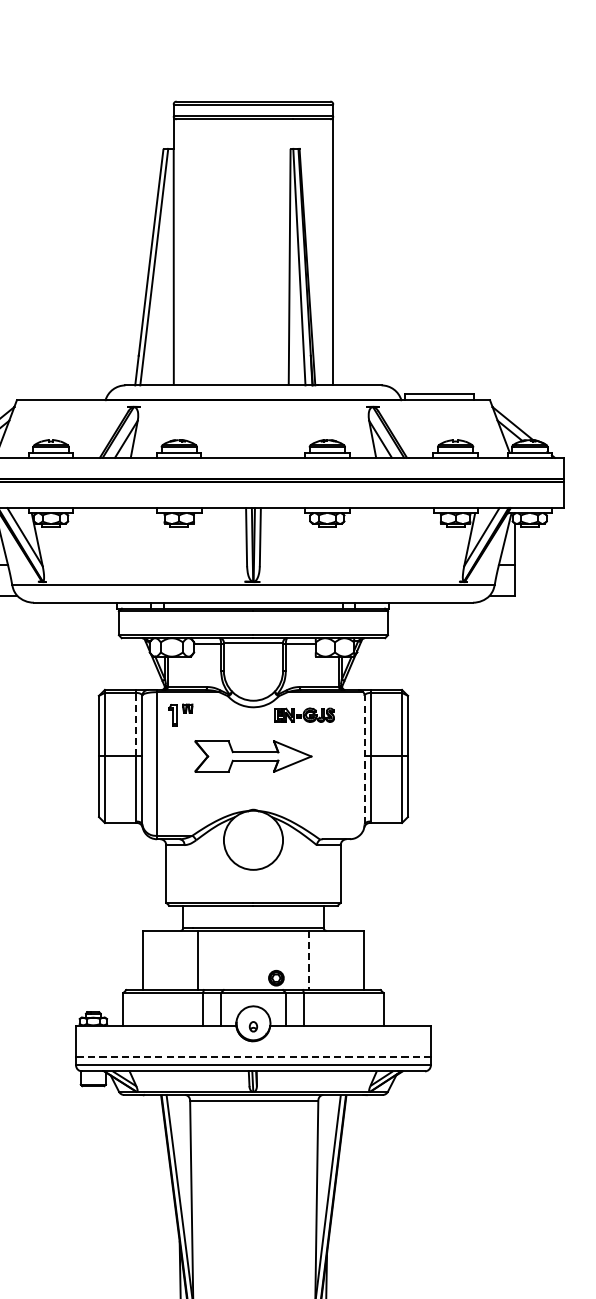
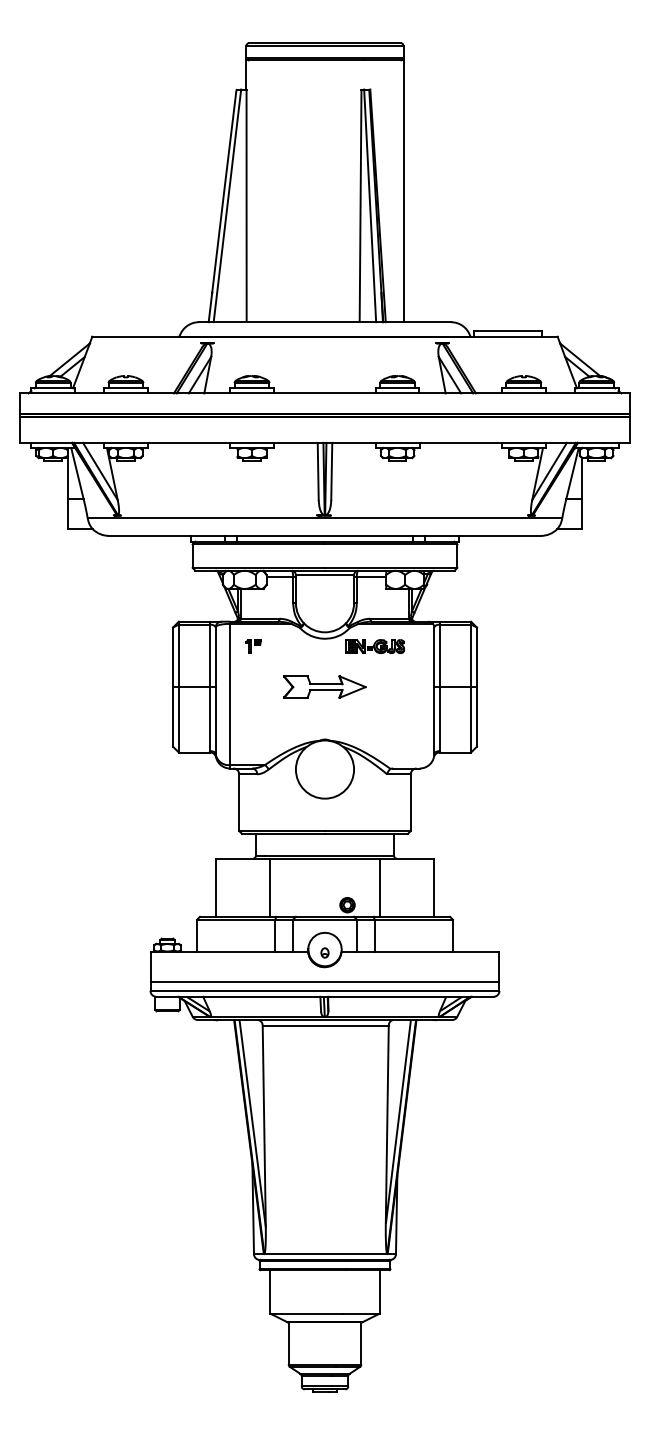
part: (180, 715) -> (253, 646), size x0.62
line: (136, 724) -> (209, 655), dashed -> solid
part: (252, 755) -> (324, 686), size x0.71
line: (364, 759) -> (434, 690), dashed -> solid
line: (308, 961) -> (379, 888), dashed -> solid
line: (252, 1056) -> (324, 982), dashed -> solid

